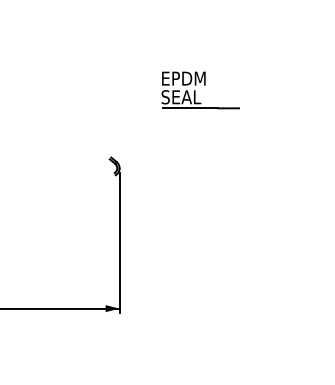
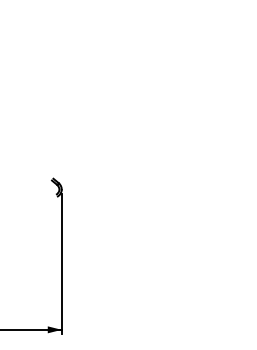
part: (200, 90) -> (142, 111), removed

